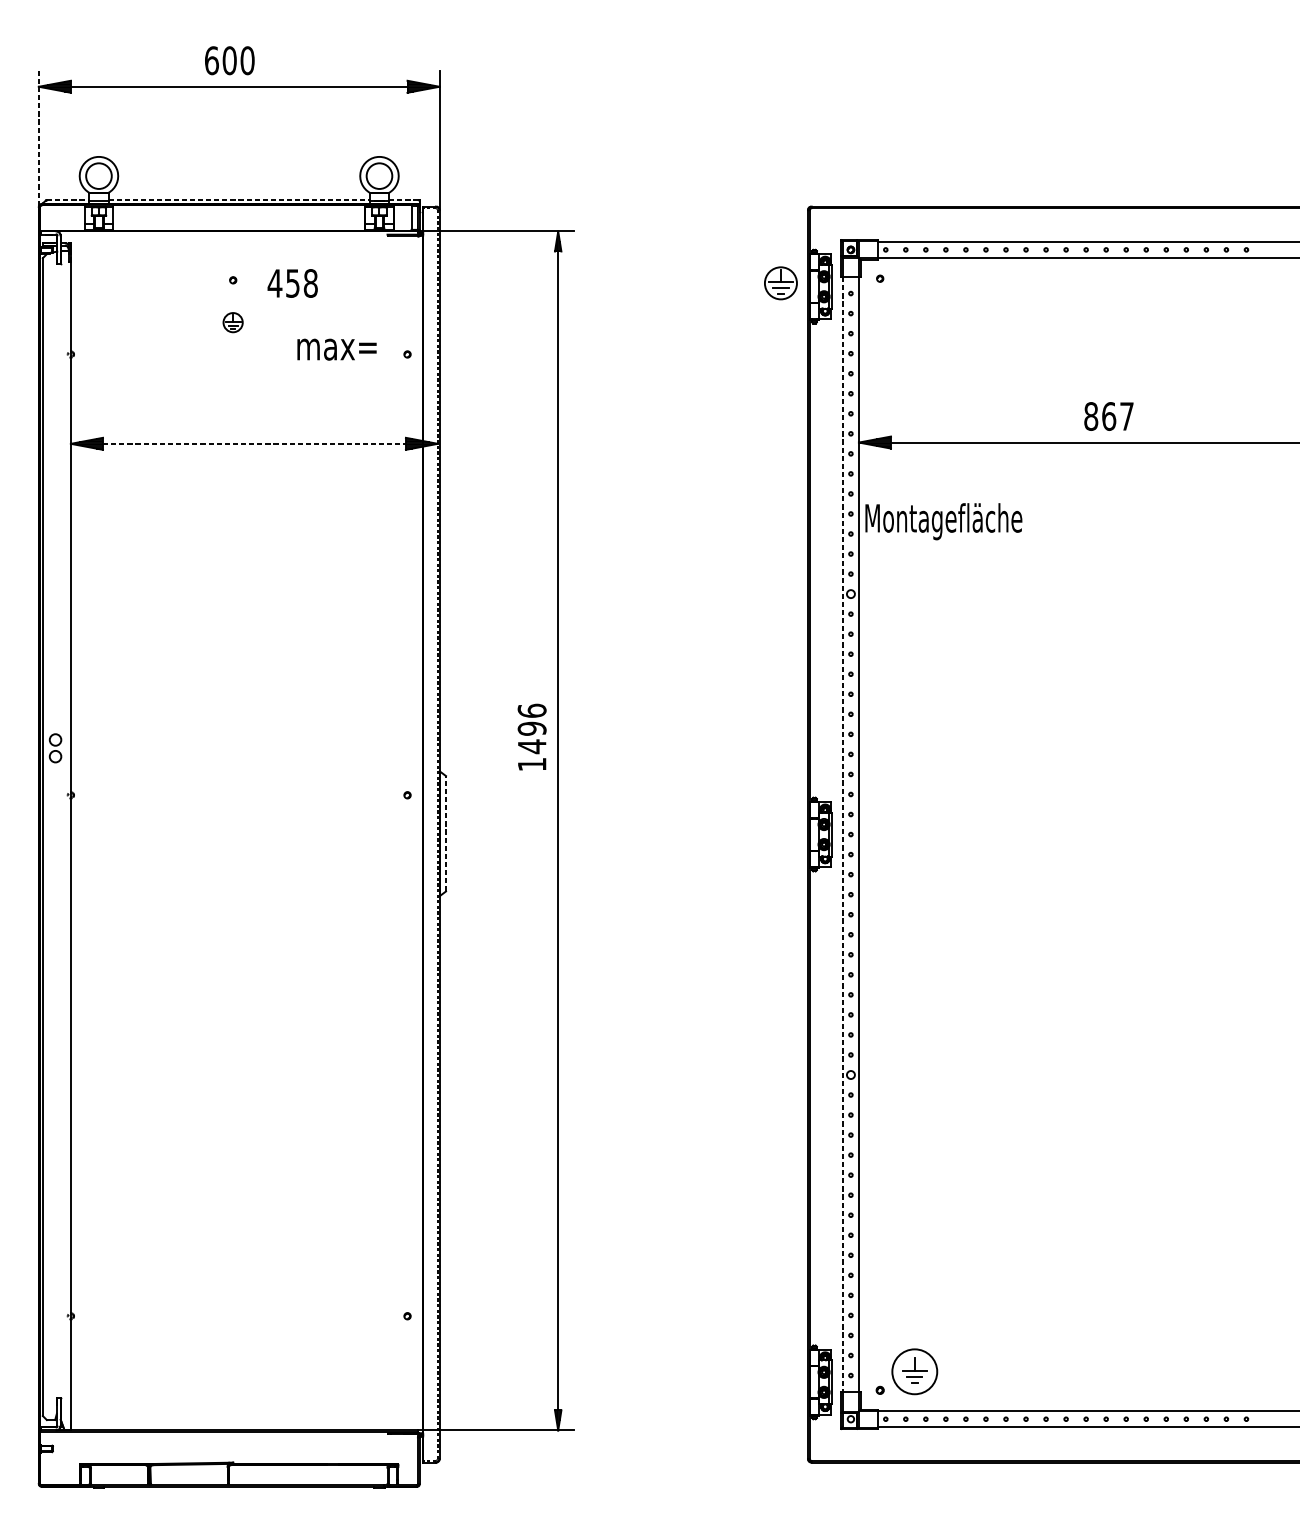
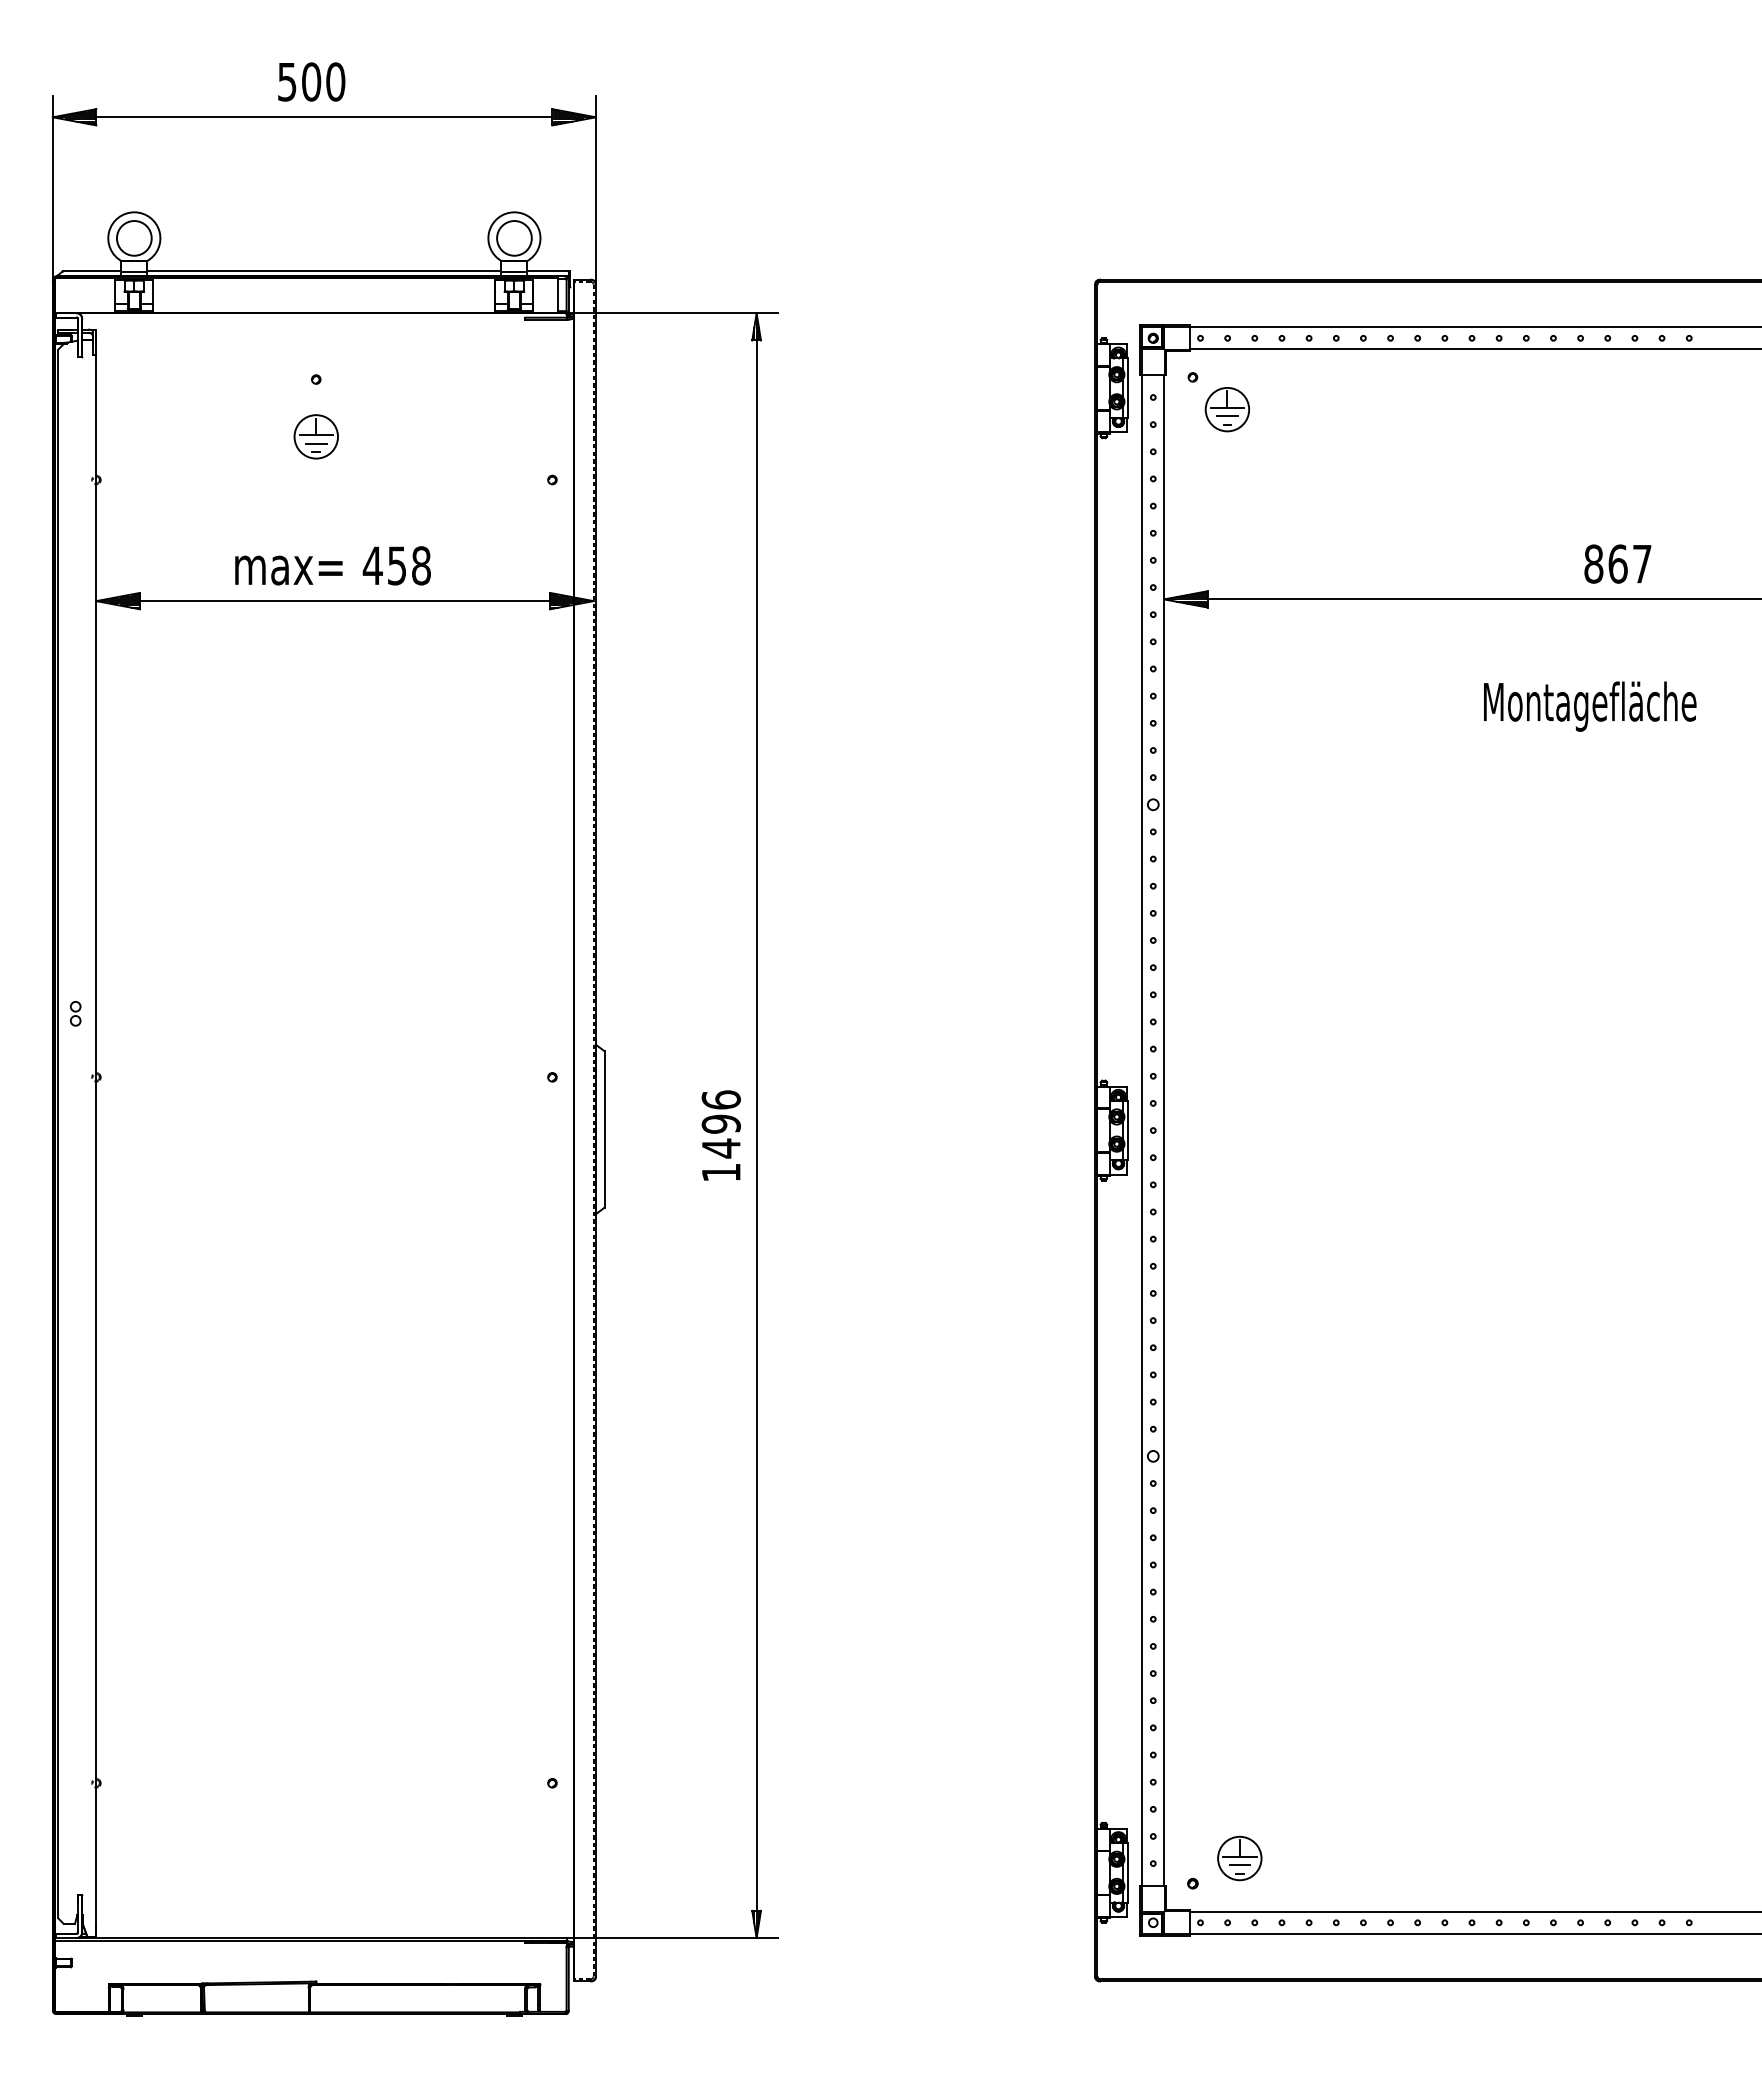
text: (211, 60) -> (287, 81), 600 -> 500
line: (38, 139) -> (52, 188), dashed -> solid
line: (68, 200) -> (92, 271), dashed -> solid
line: (239, 200) -> (324, 271), dashed -> solid
line: (404, 200) -> (548, 271), dashed -> solid
text: (292, 283) -> (396, 565), moved
part: (780, 283) -> (1227, 409), moved
part: (232, 322) -> (315, 436), size x1.67
text: (336, 349) -> (288, 570), moved
text: (1108, 416) -> (1617, 563), moved
line: (254, 444) -> (345, 601), dashed -> solid
text: (944, 521) -> (1590, 706), moved
text: (531, 737) -> (720, 1135), moved
part: (55, 748) -> (75, 1013), size x0.62
line: (445, 833) -> (604, 1128), dashed -> solid
line: (842, 835) -> (1142, 1131), dashed -> solid
circle: (914, 1371) -> (1239, 1858), size x0.71

